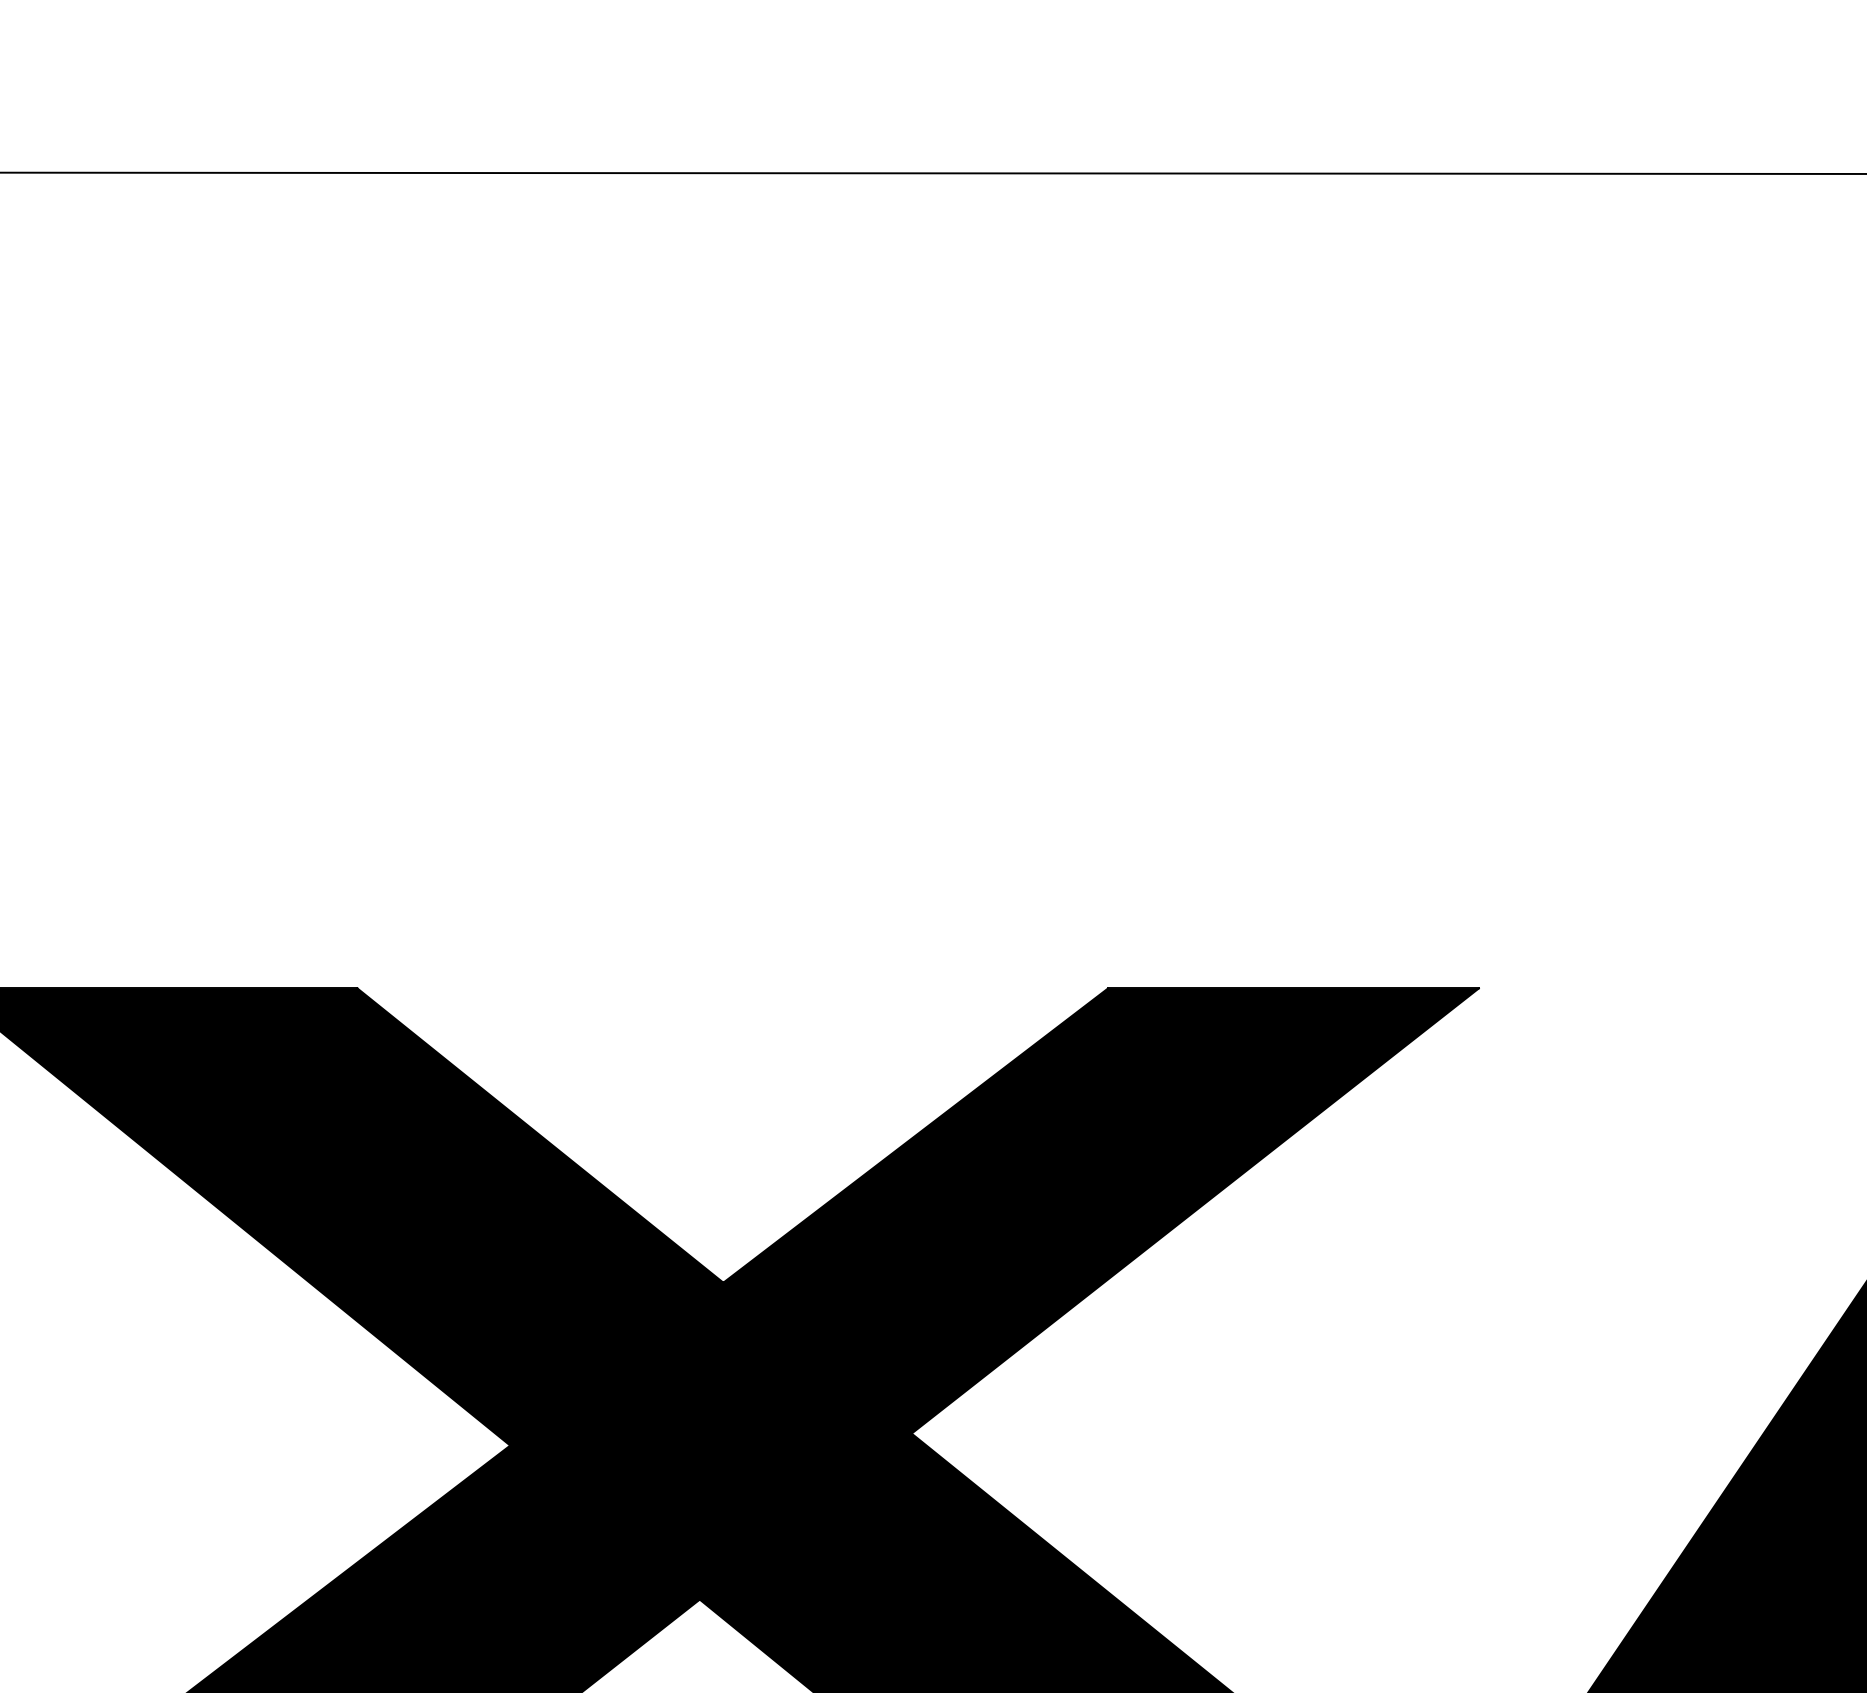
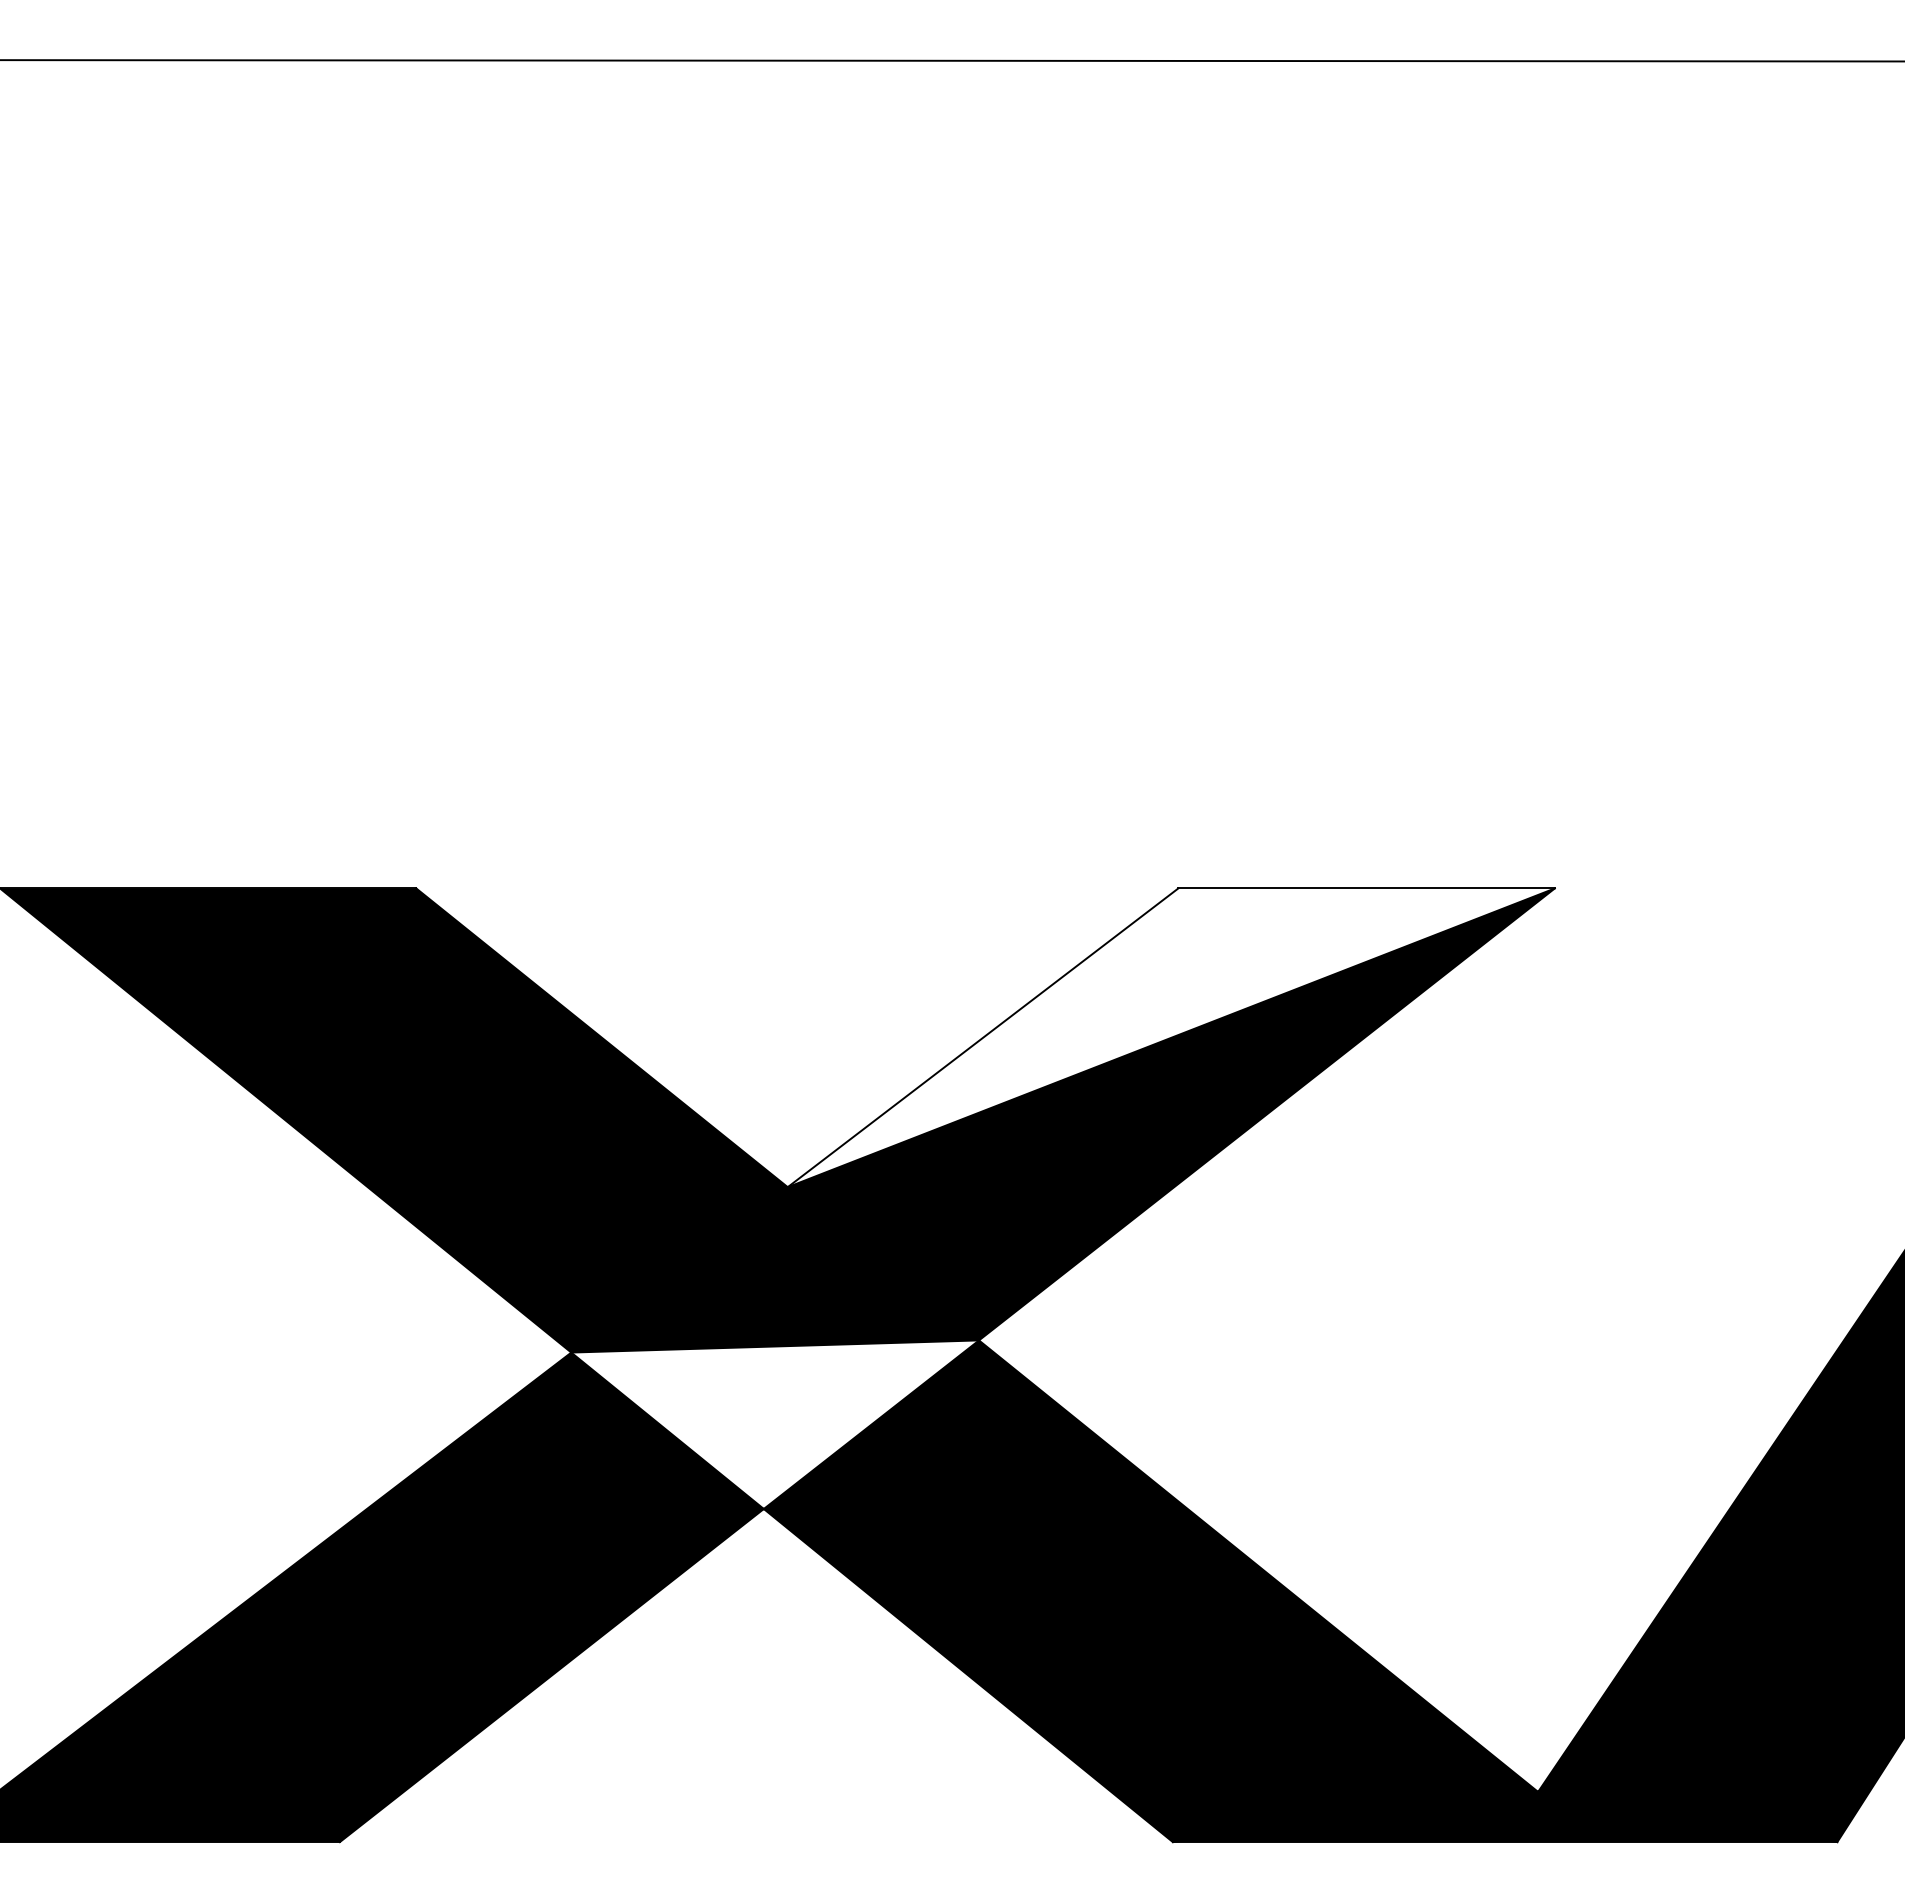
fill: (1100, 1135) -> (1170, 1037), removed
fill: (711, 1516) -> (775, 1424), removed

